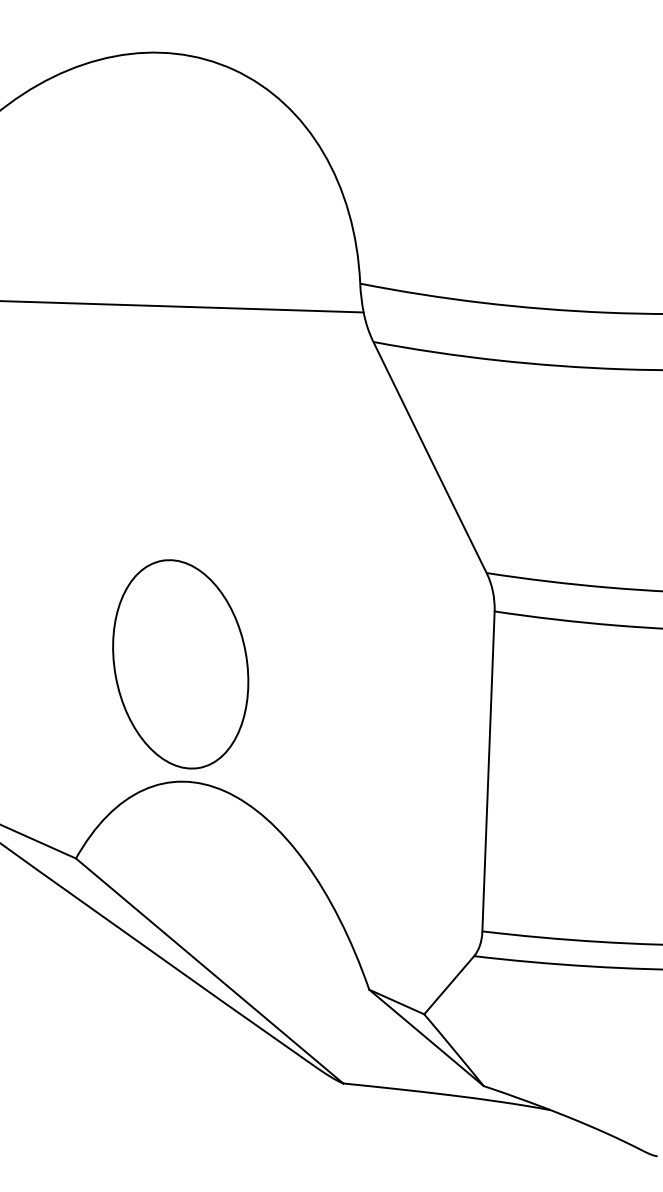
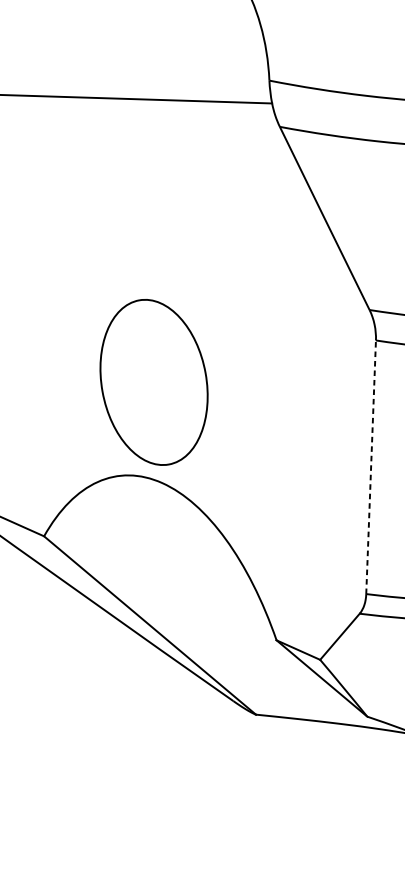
part: (180, 664) -> (153, 382), moved
line: (488, 770) -> (371, 466), solid -> dashed

